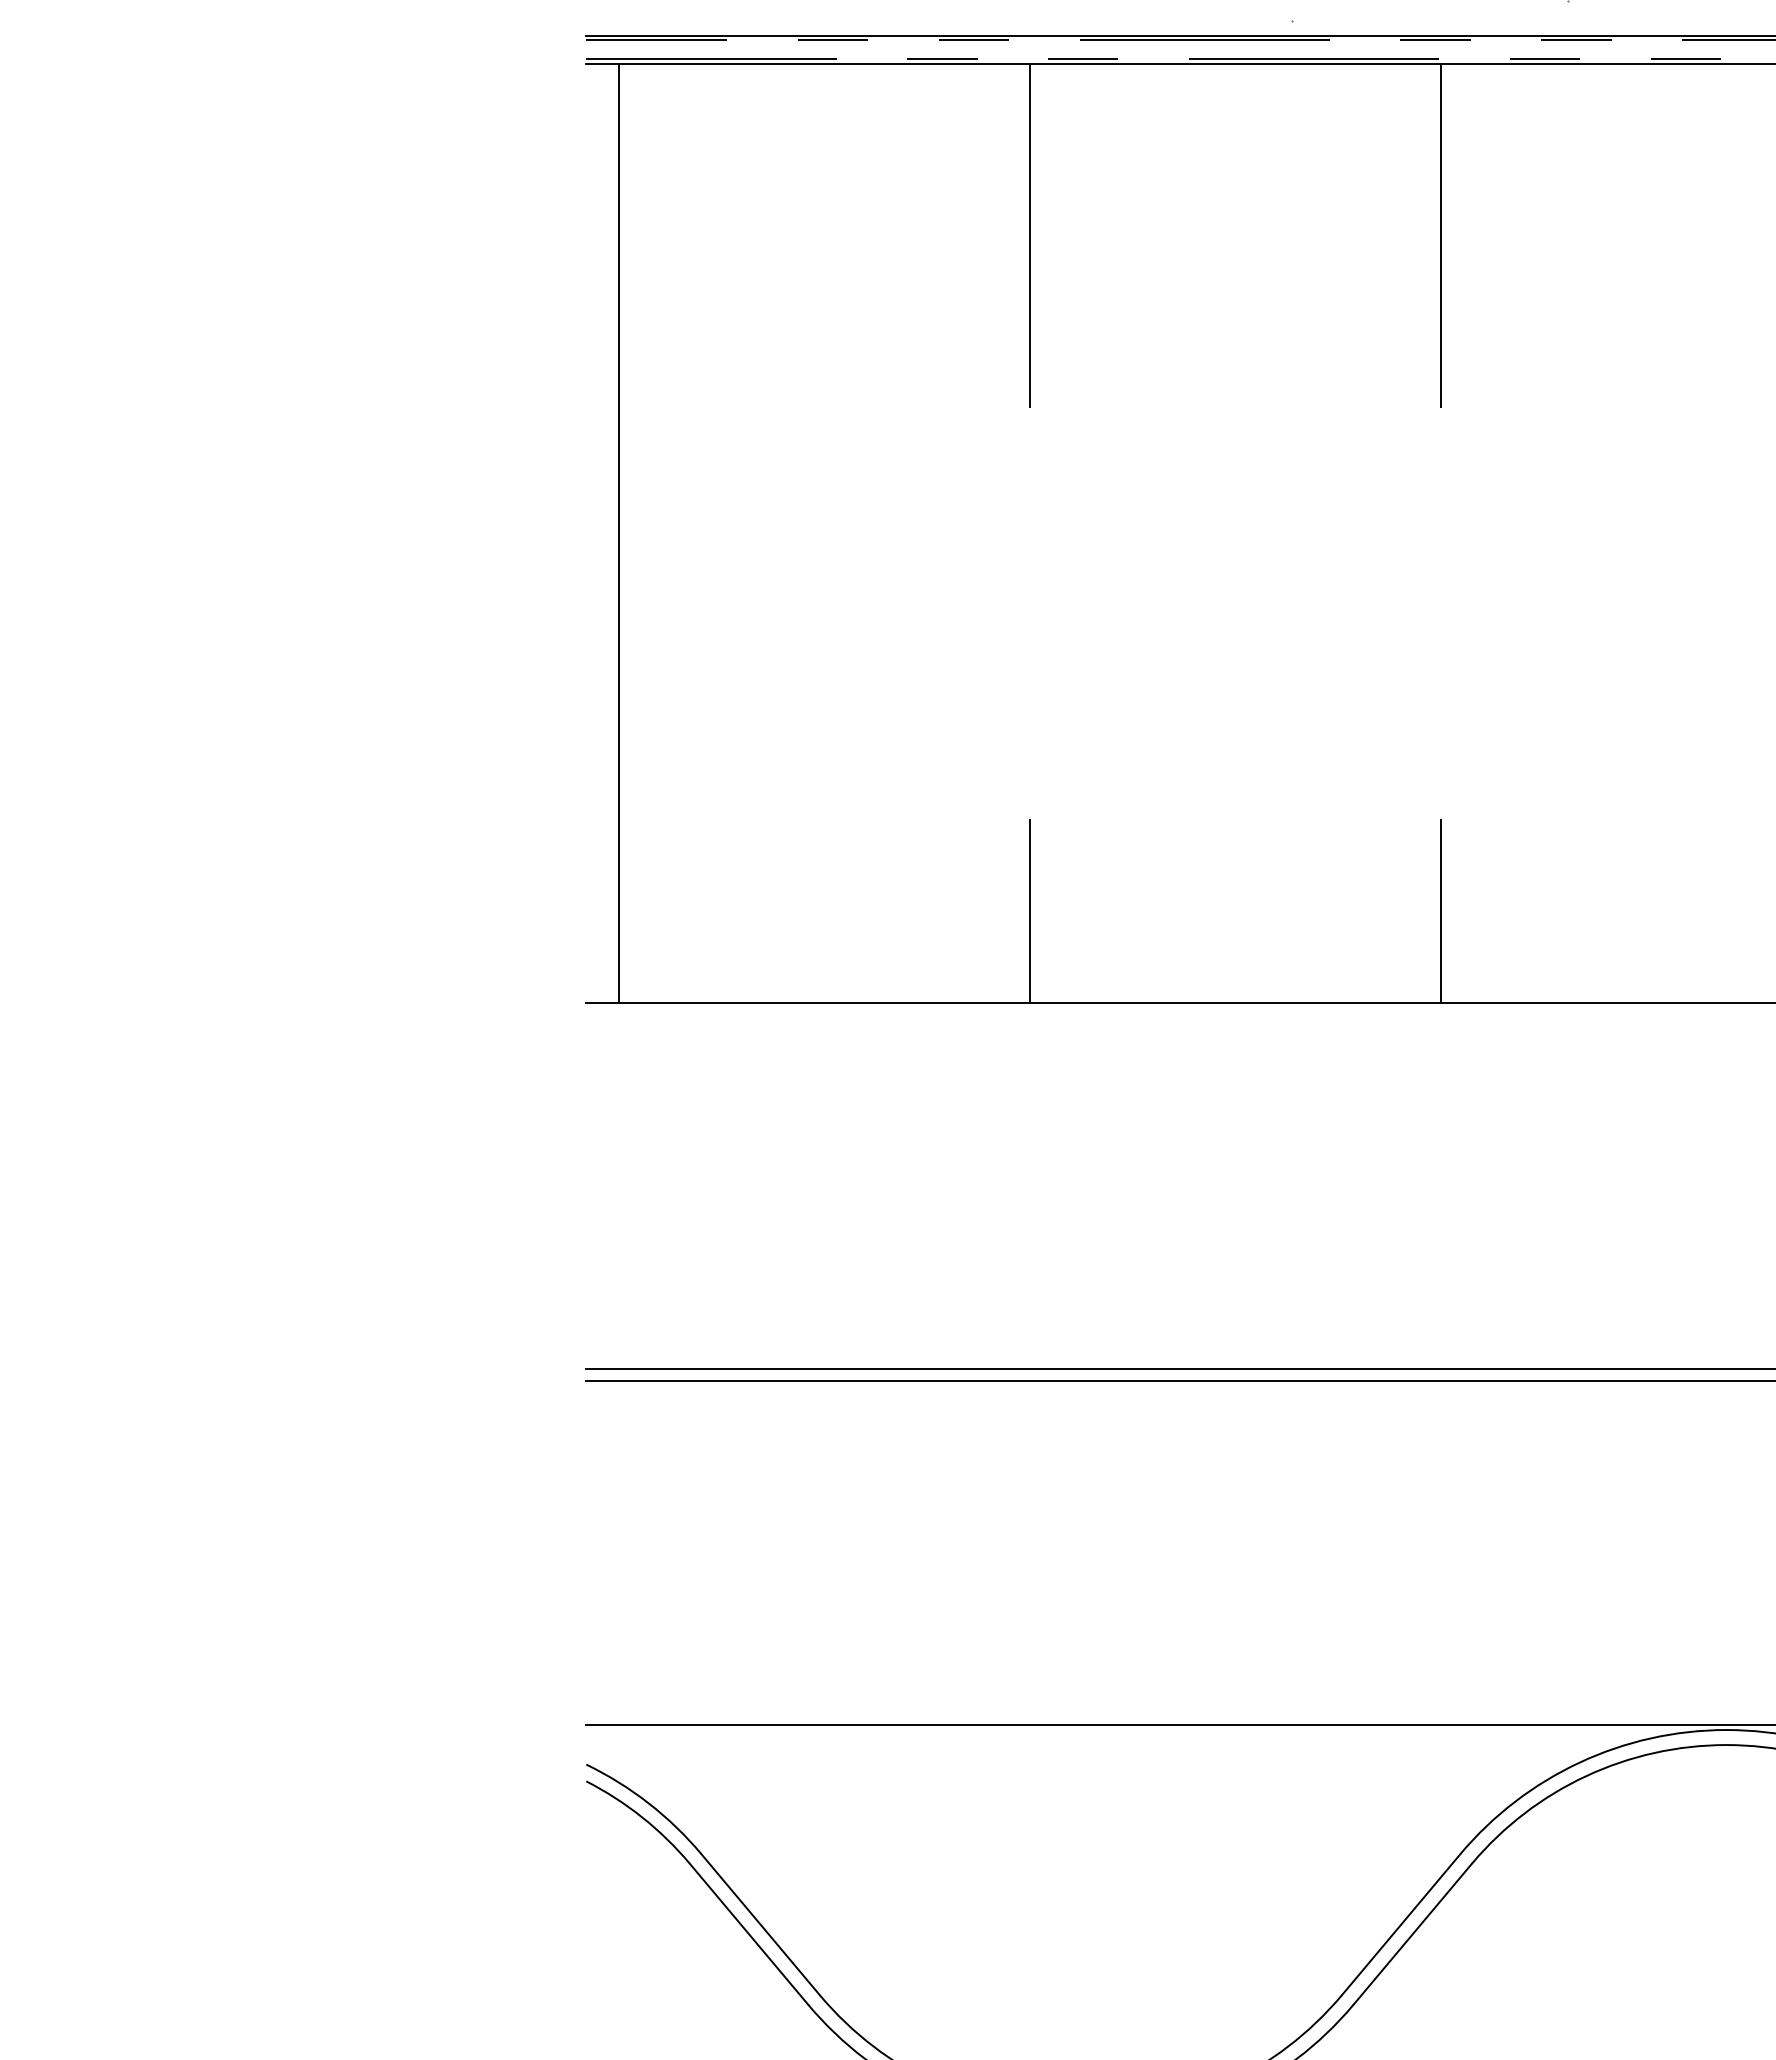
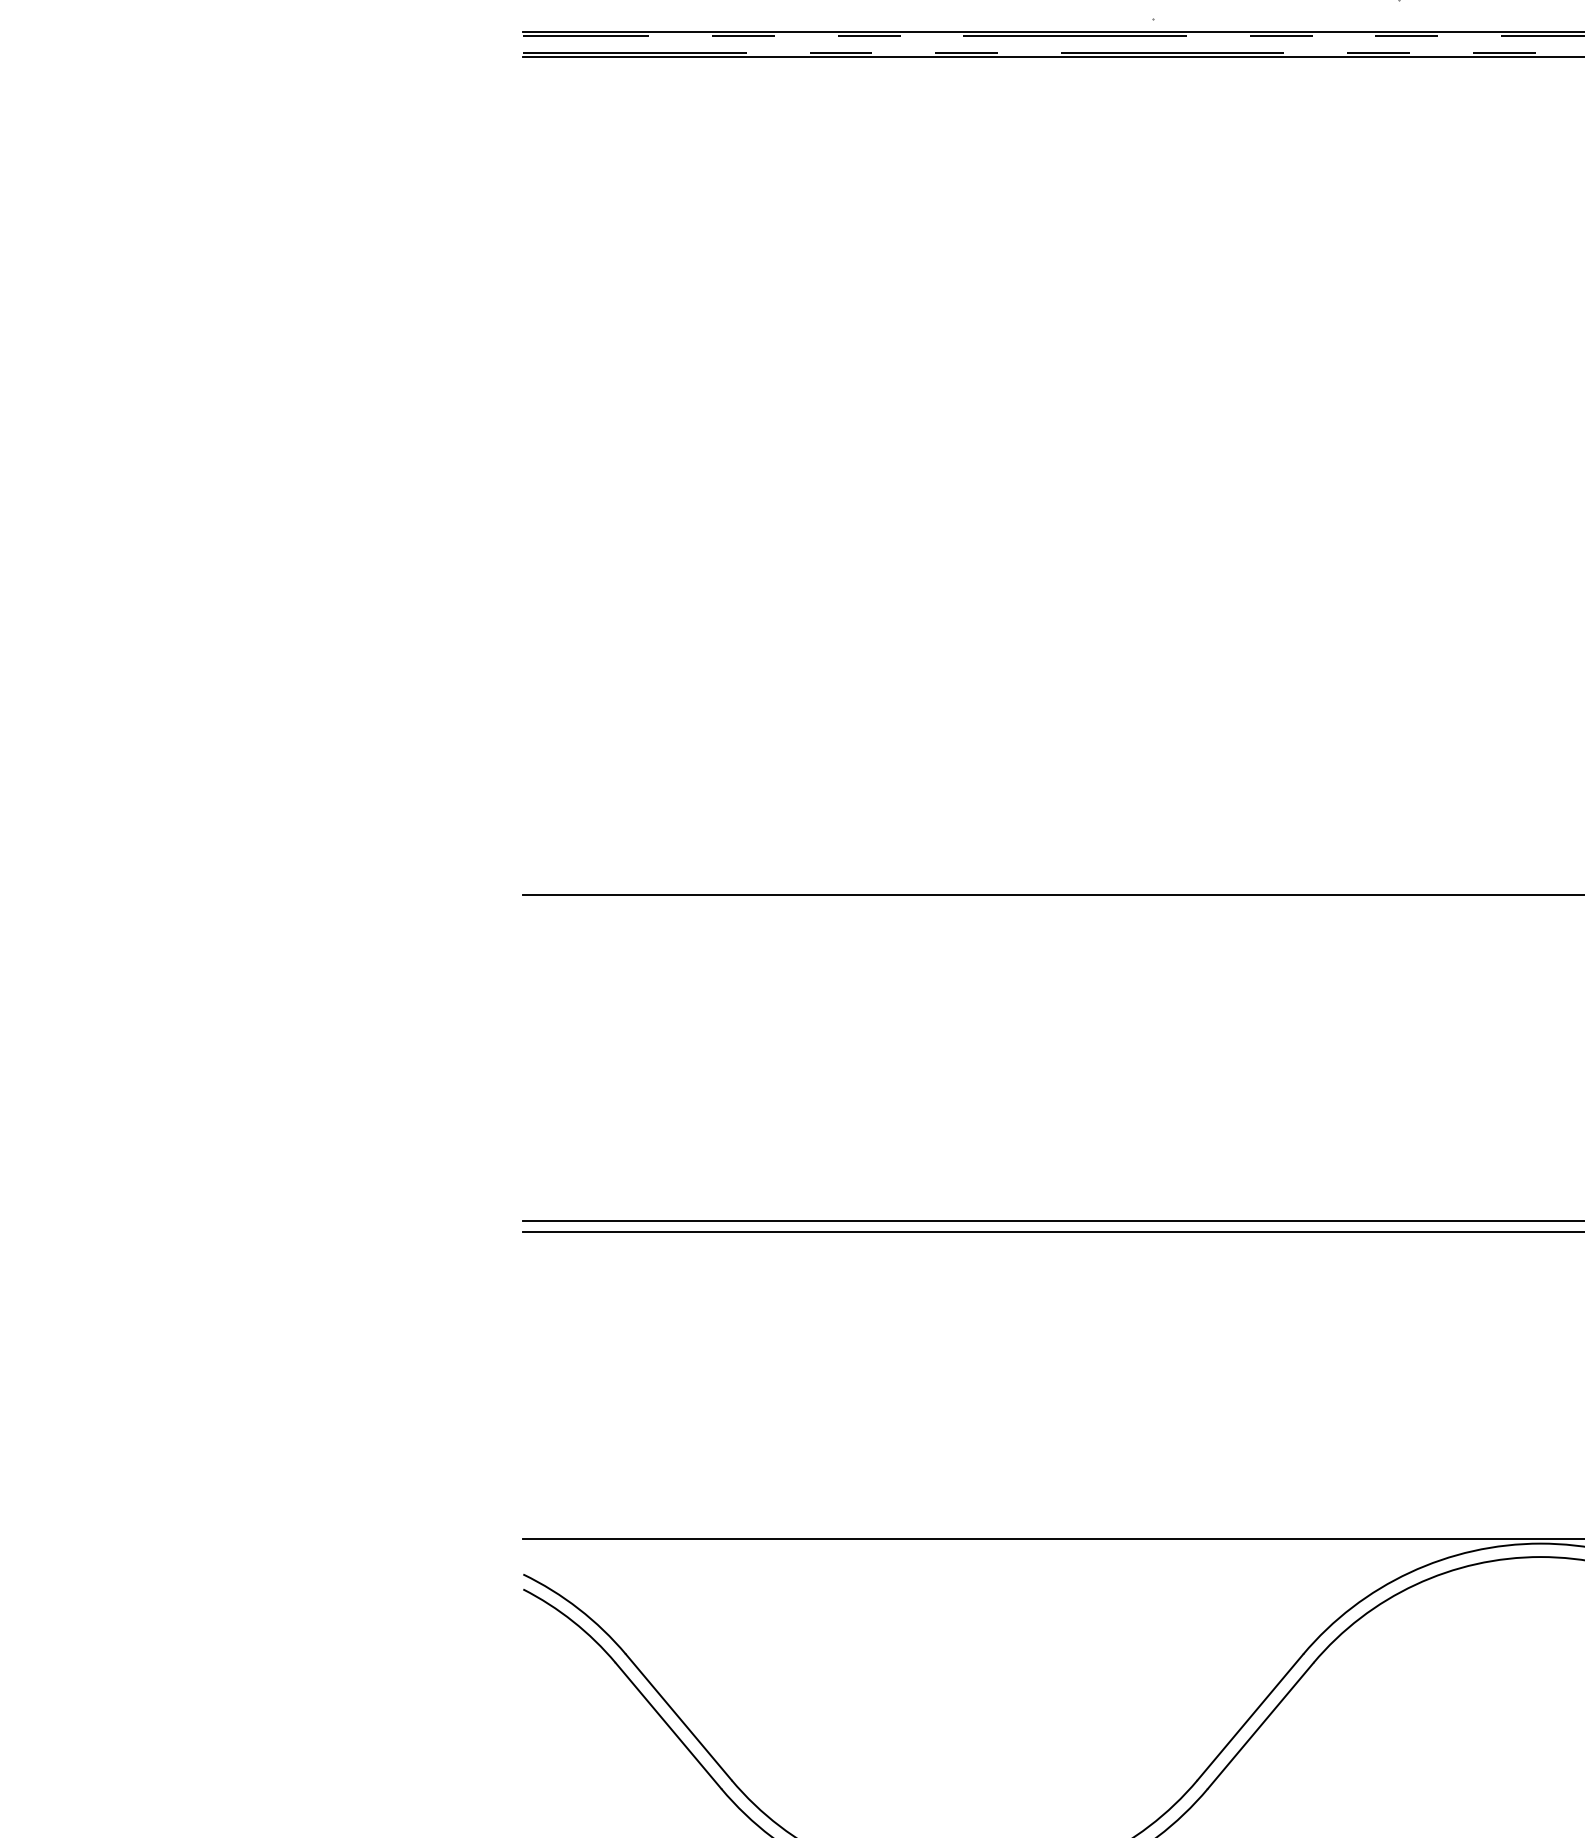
hatch: (1029, 532) -> (918, 475), removed

